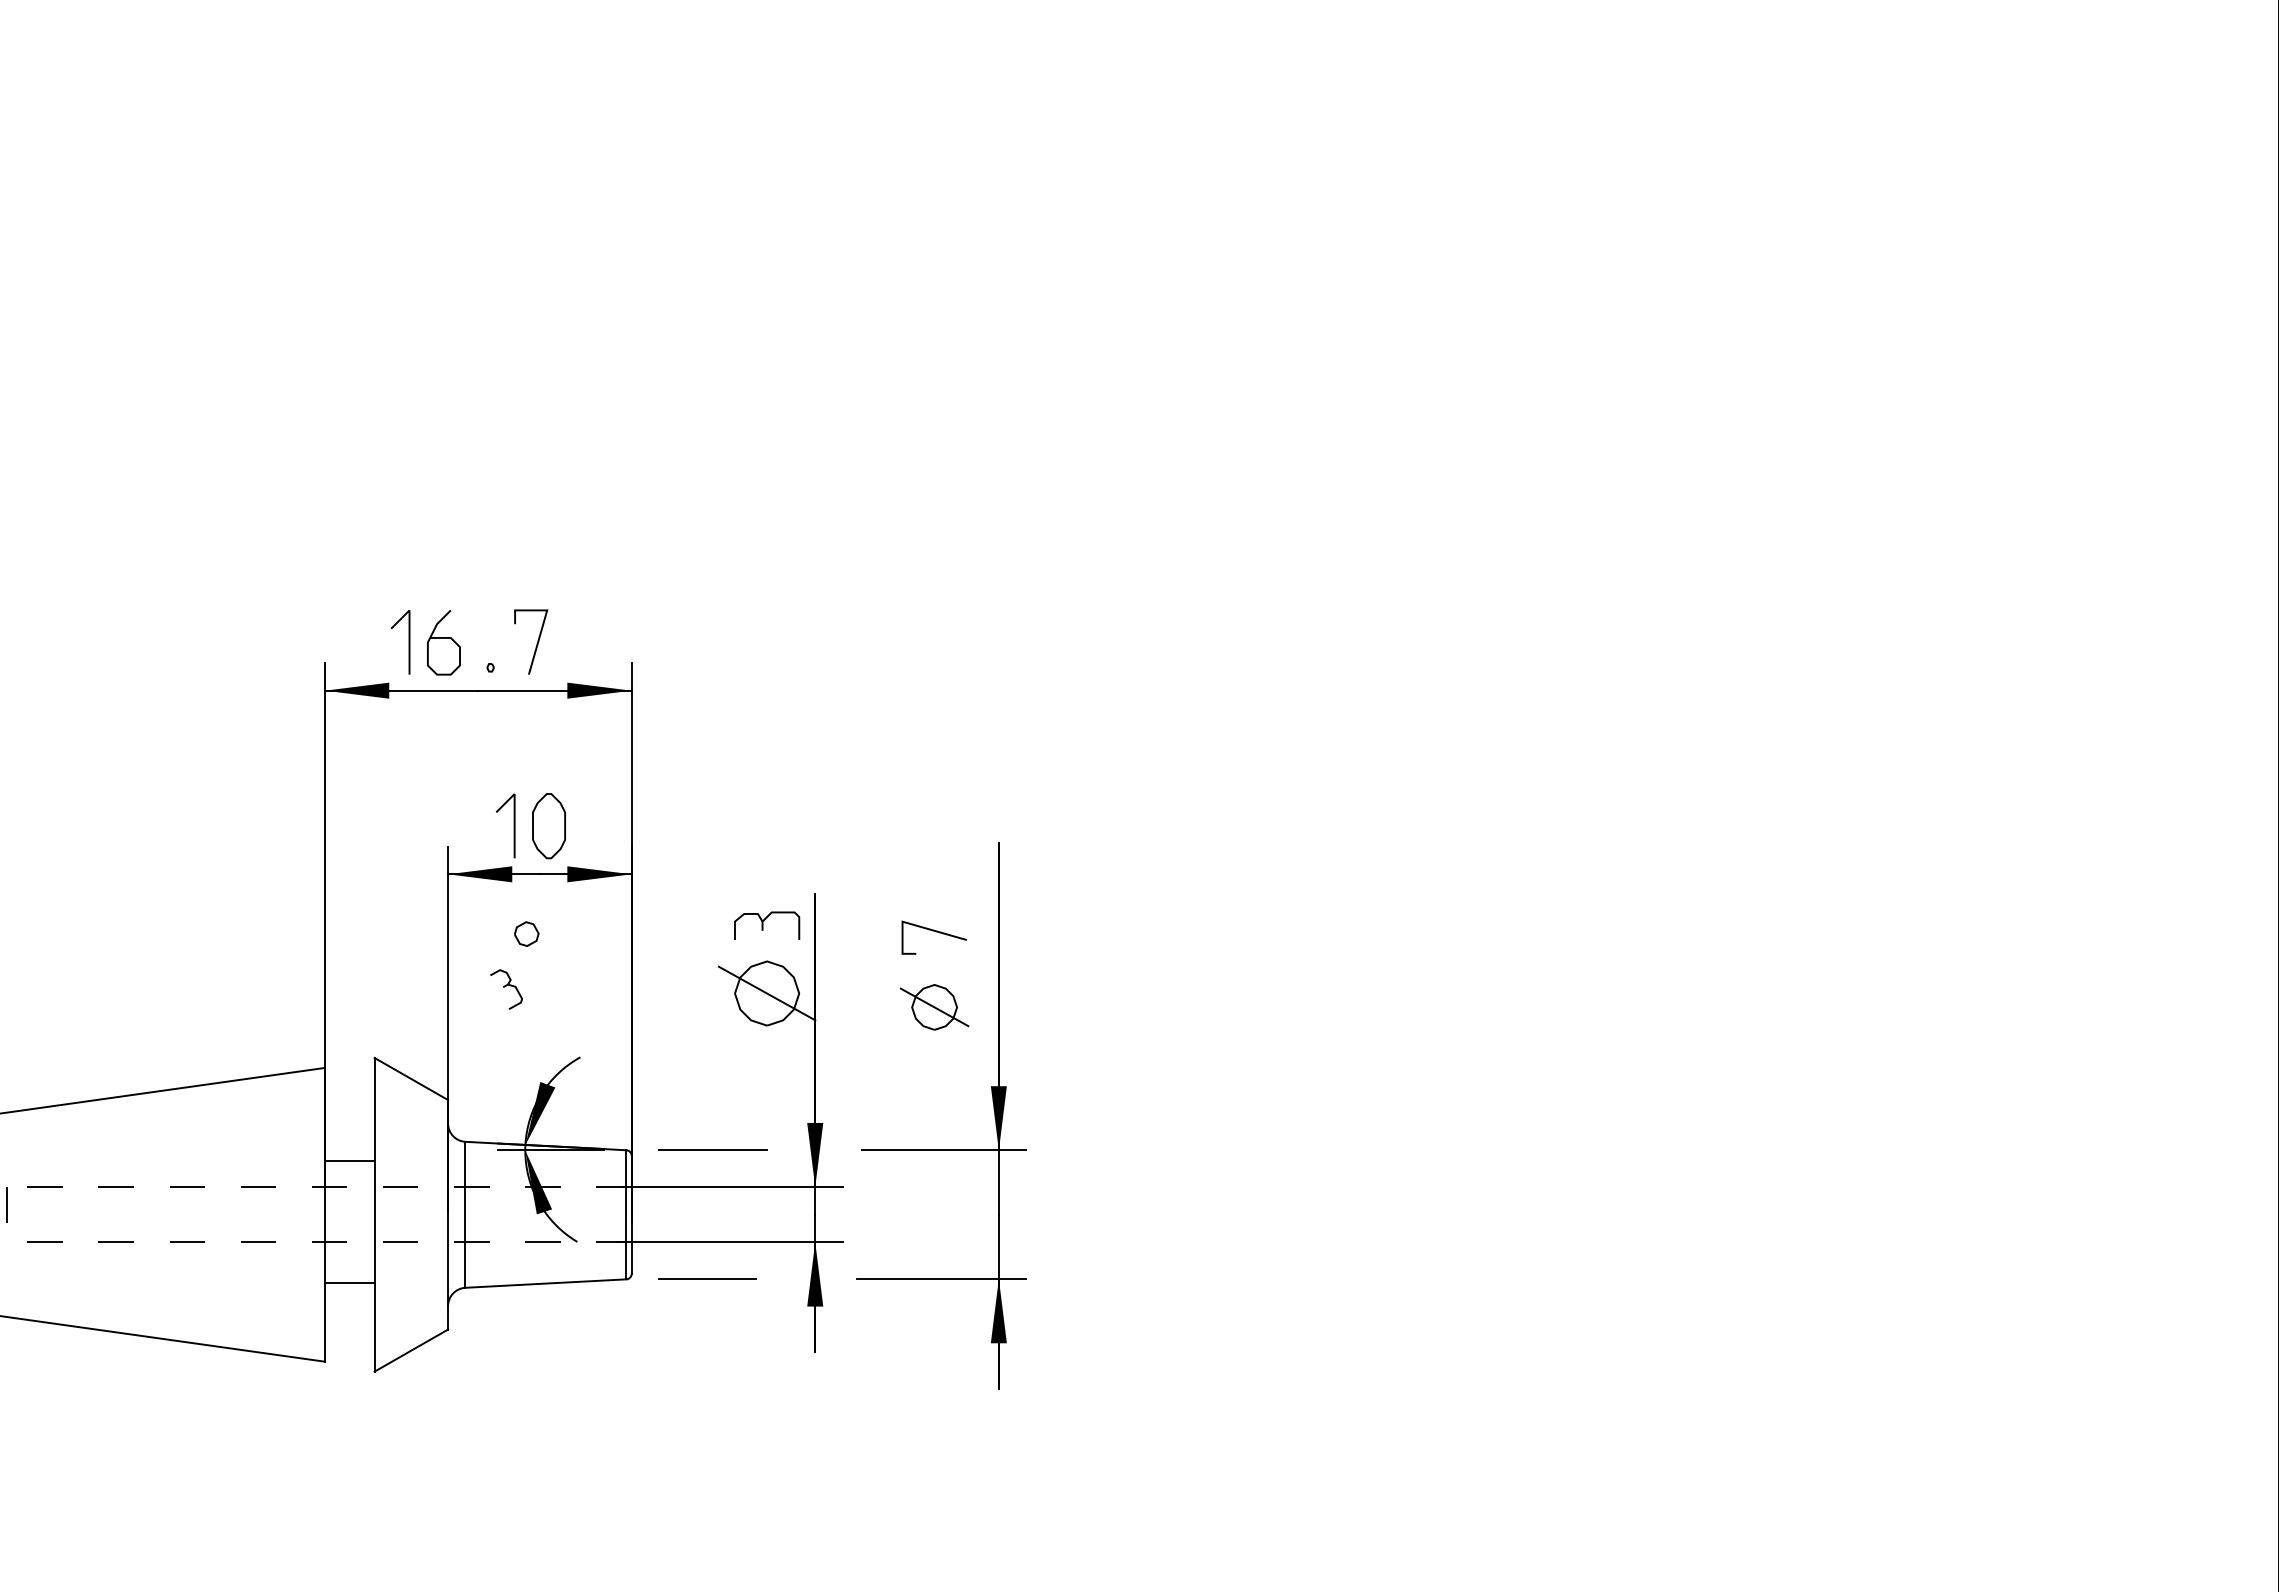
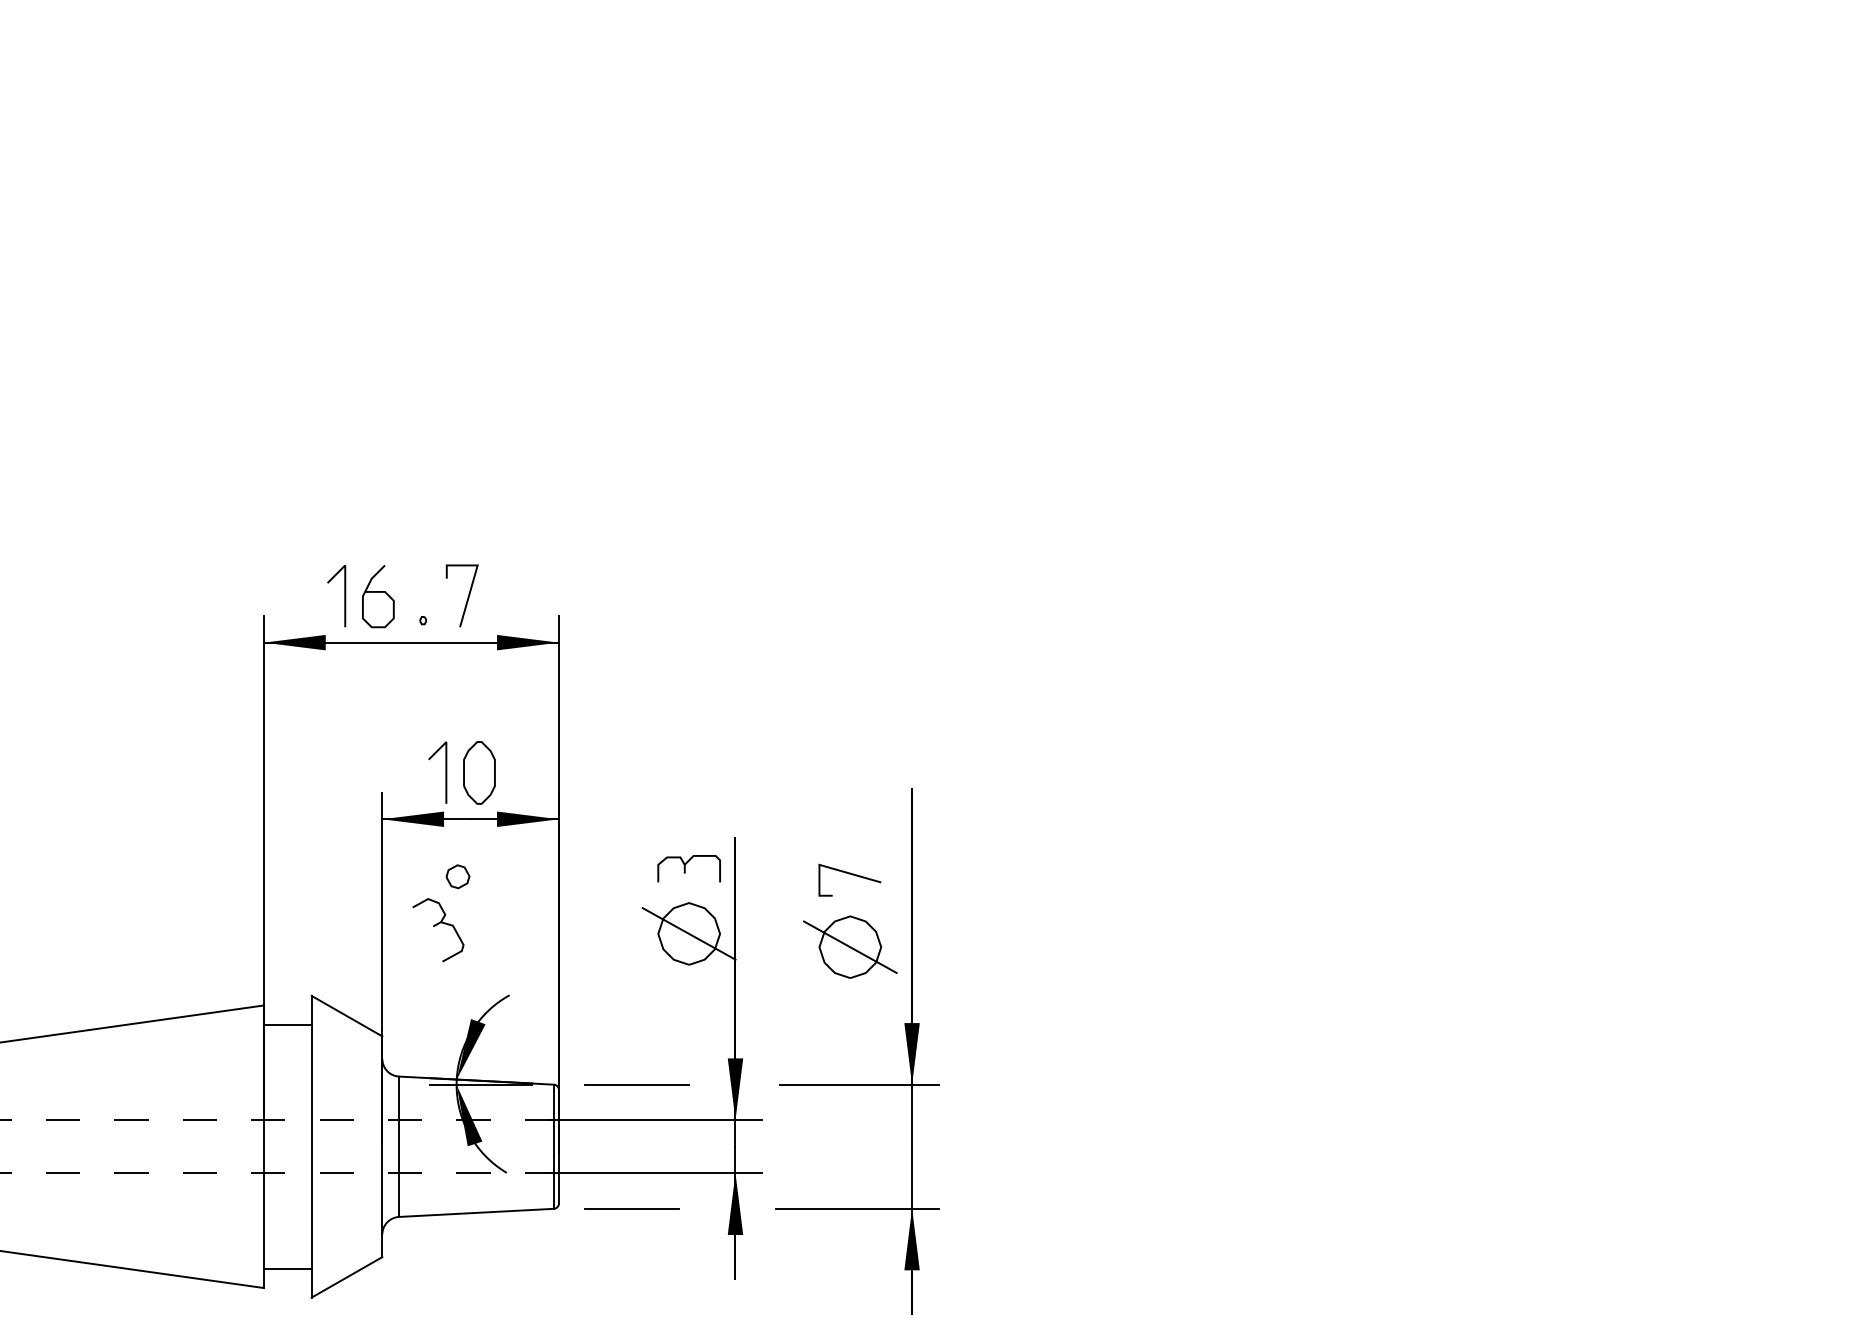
part: (506, 989) -> (438, 930), size x1.67
part: (934, 1007) -> (850, 947), size x1.43
line: (349, 1161) -> (287, 1025), moved
line: (349, 1282) -> (287, 1268), moved

